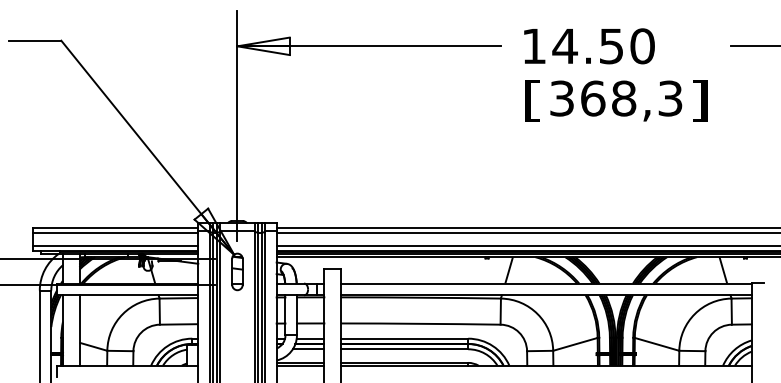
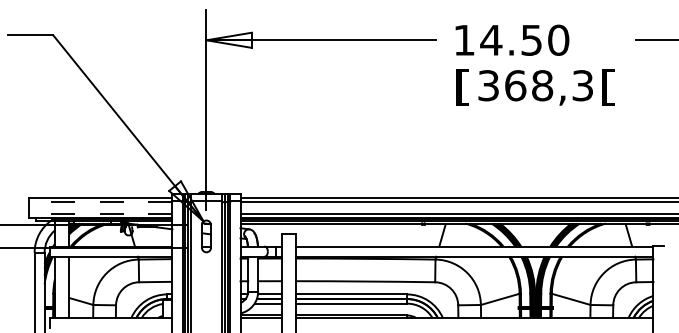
text: (699, 100) -> (608, 87), ] -> [
line: (115, 232) -> (100, 202), solid -> dashed
line: (115, 245) -> (100, 213), solid -> dashed

